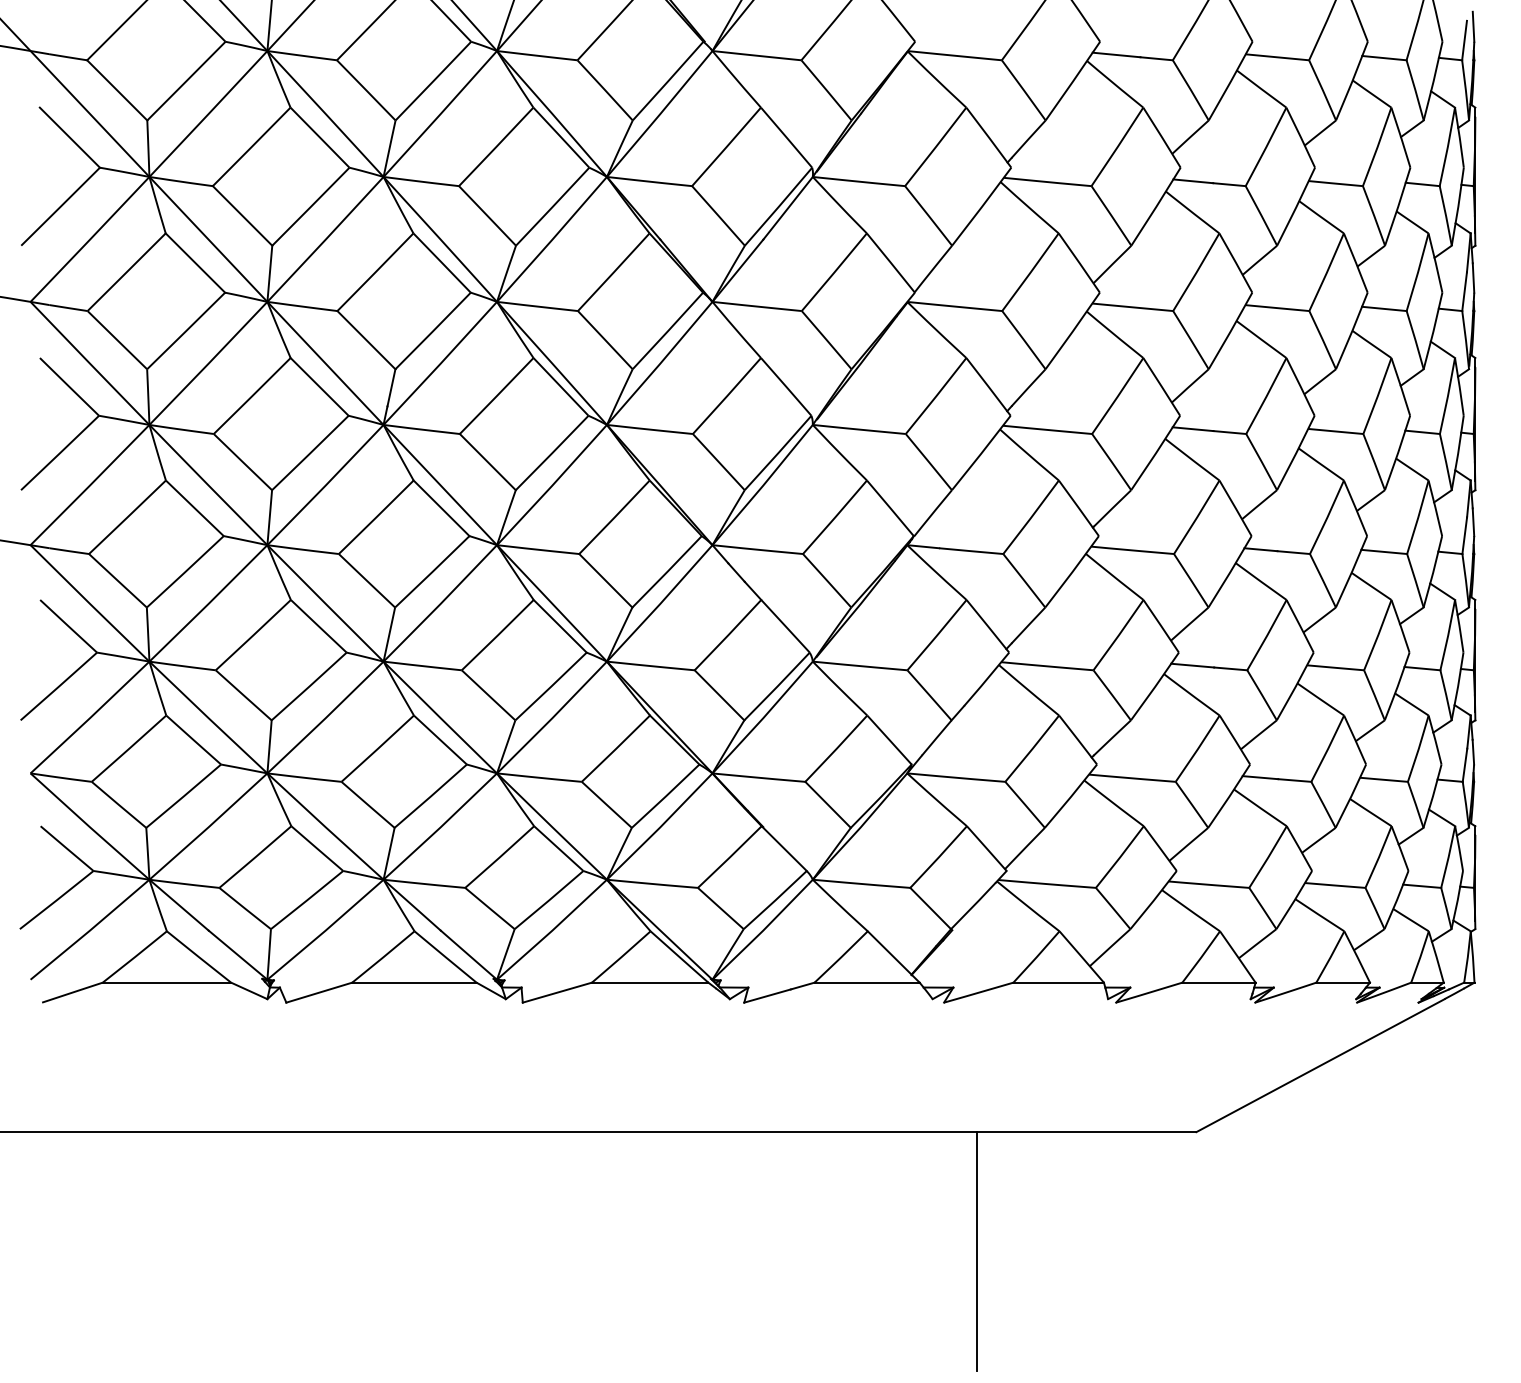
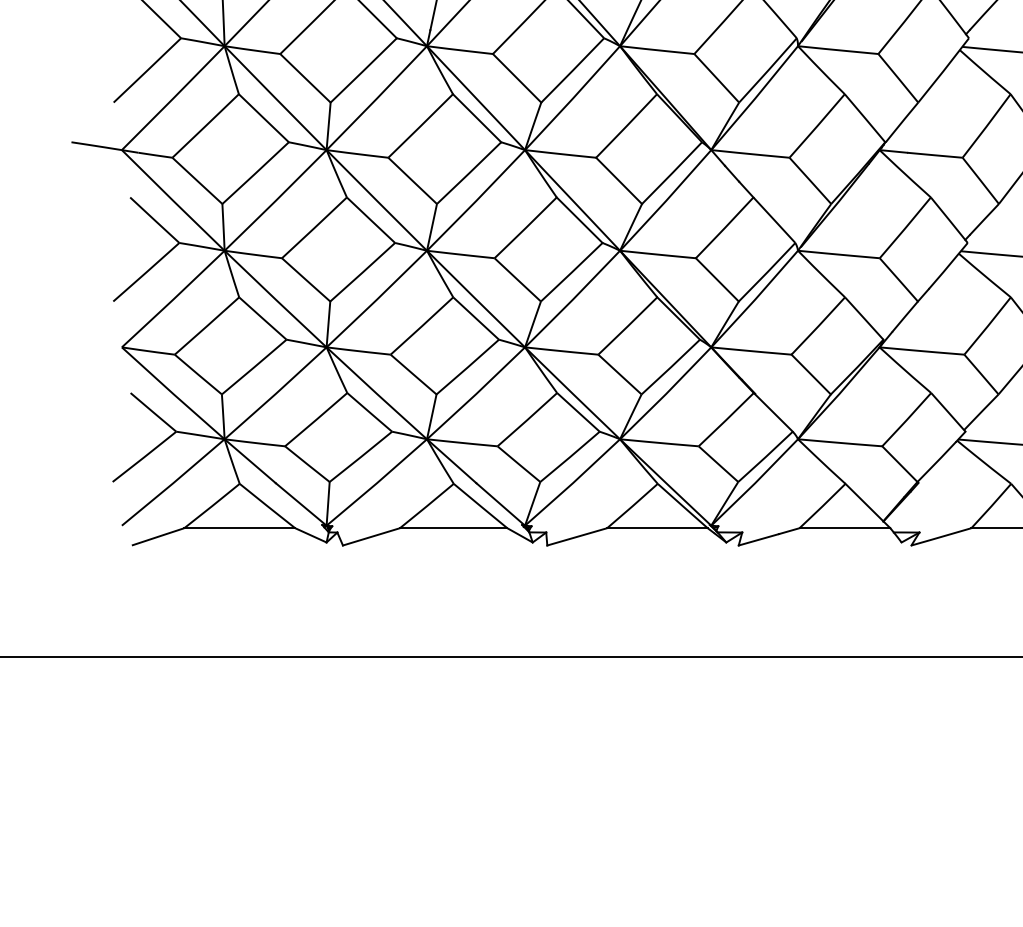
line: (977, 1251) -> (940, 760), removed

